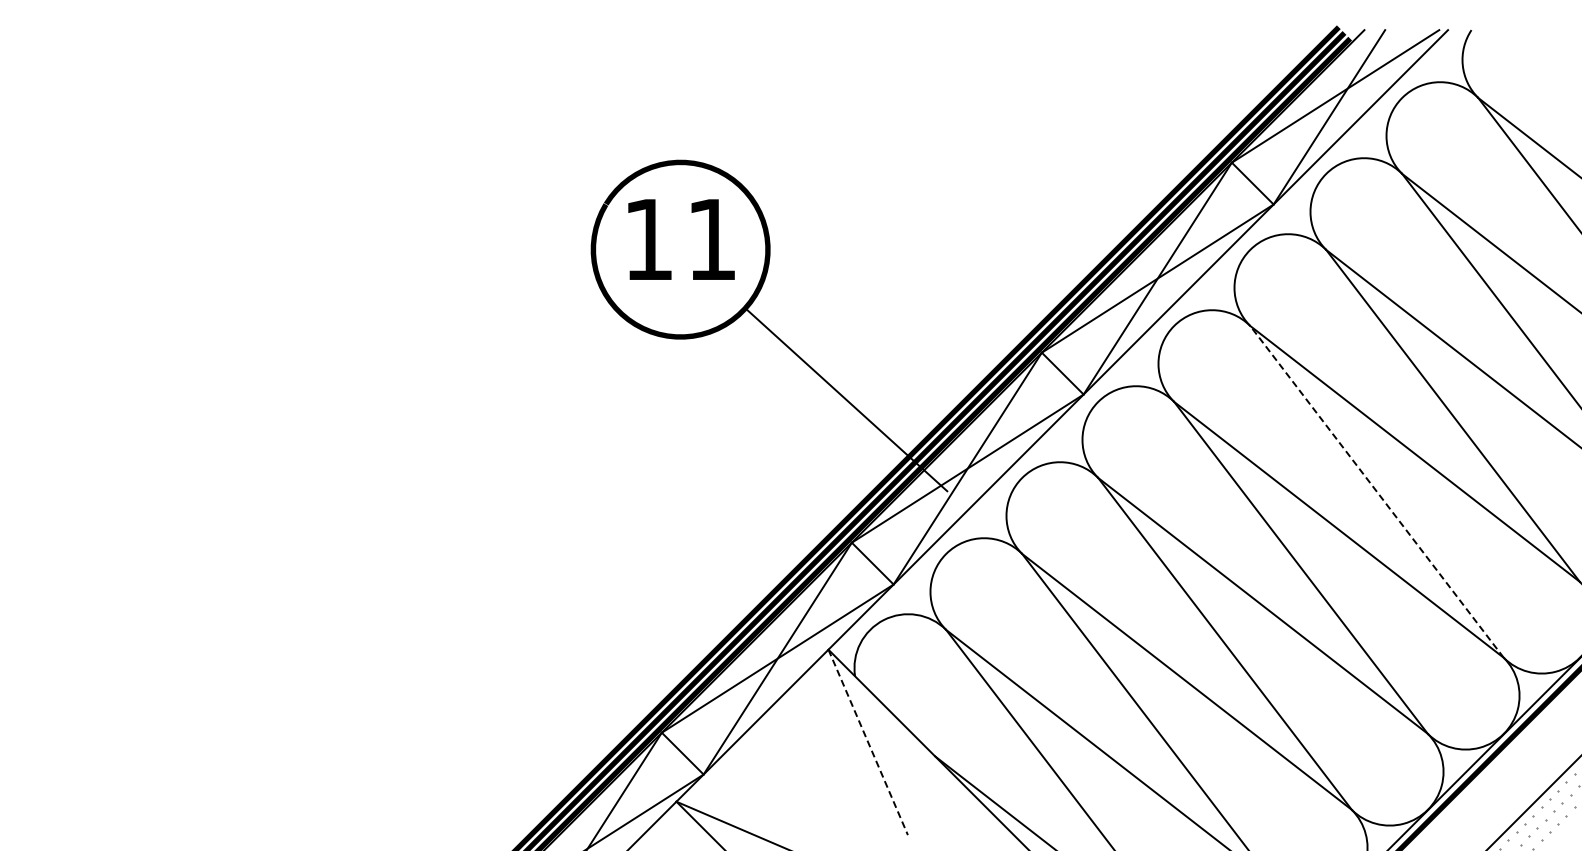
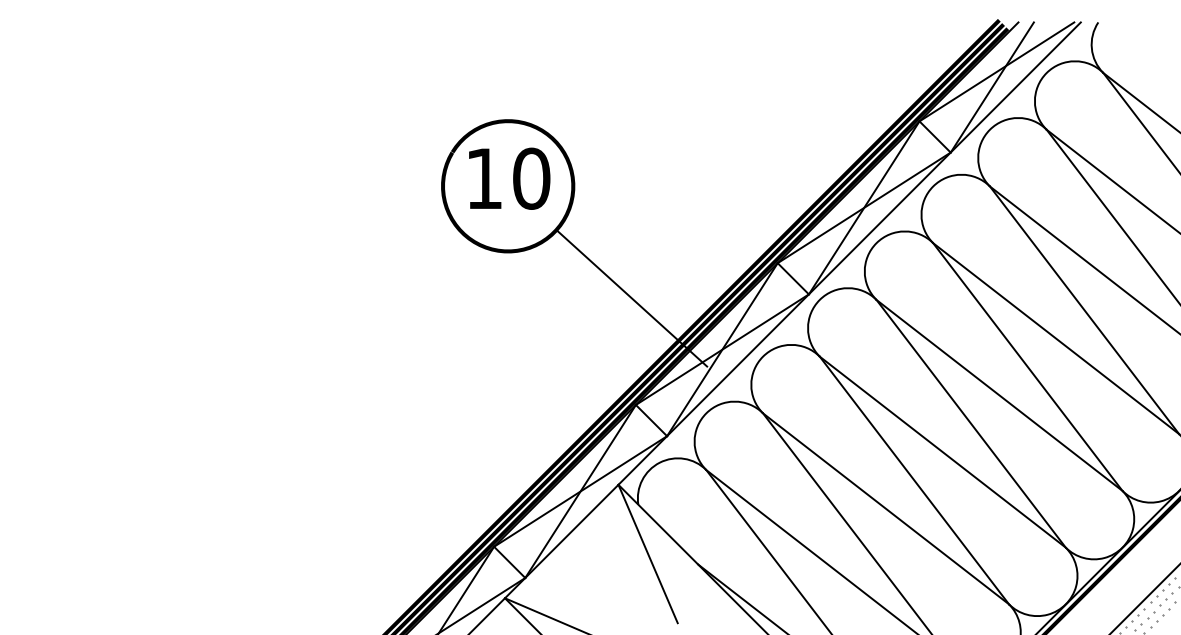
text: (712, 239) -> (531, 178), 11 -> 10
line: (1377, 491) -> (1028, 366), dashed -> solid
line: (868, 742) -> (648, 554), dashed -> solid

